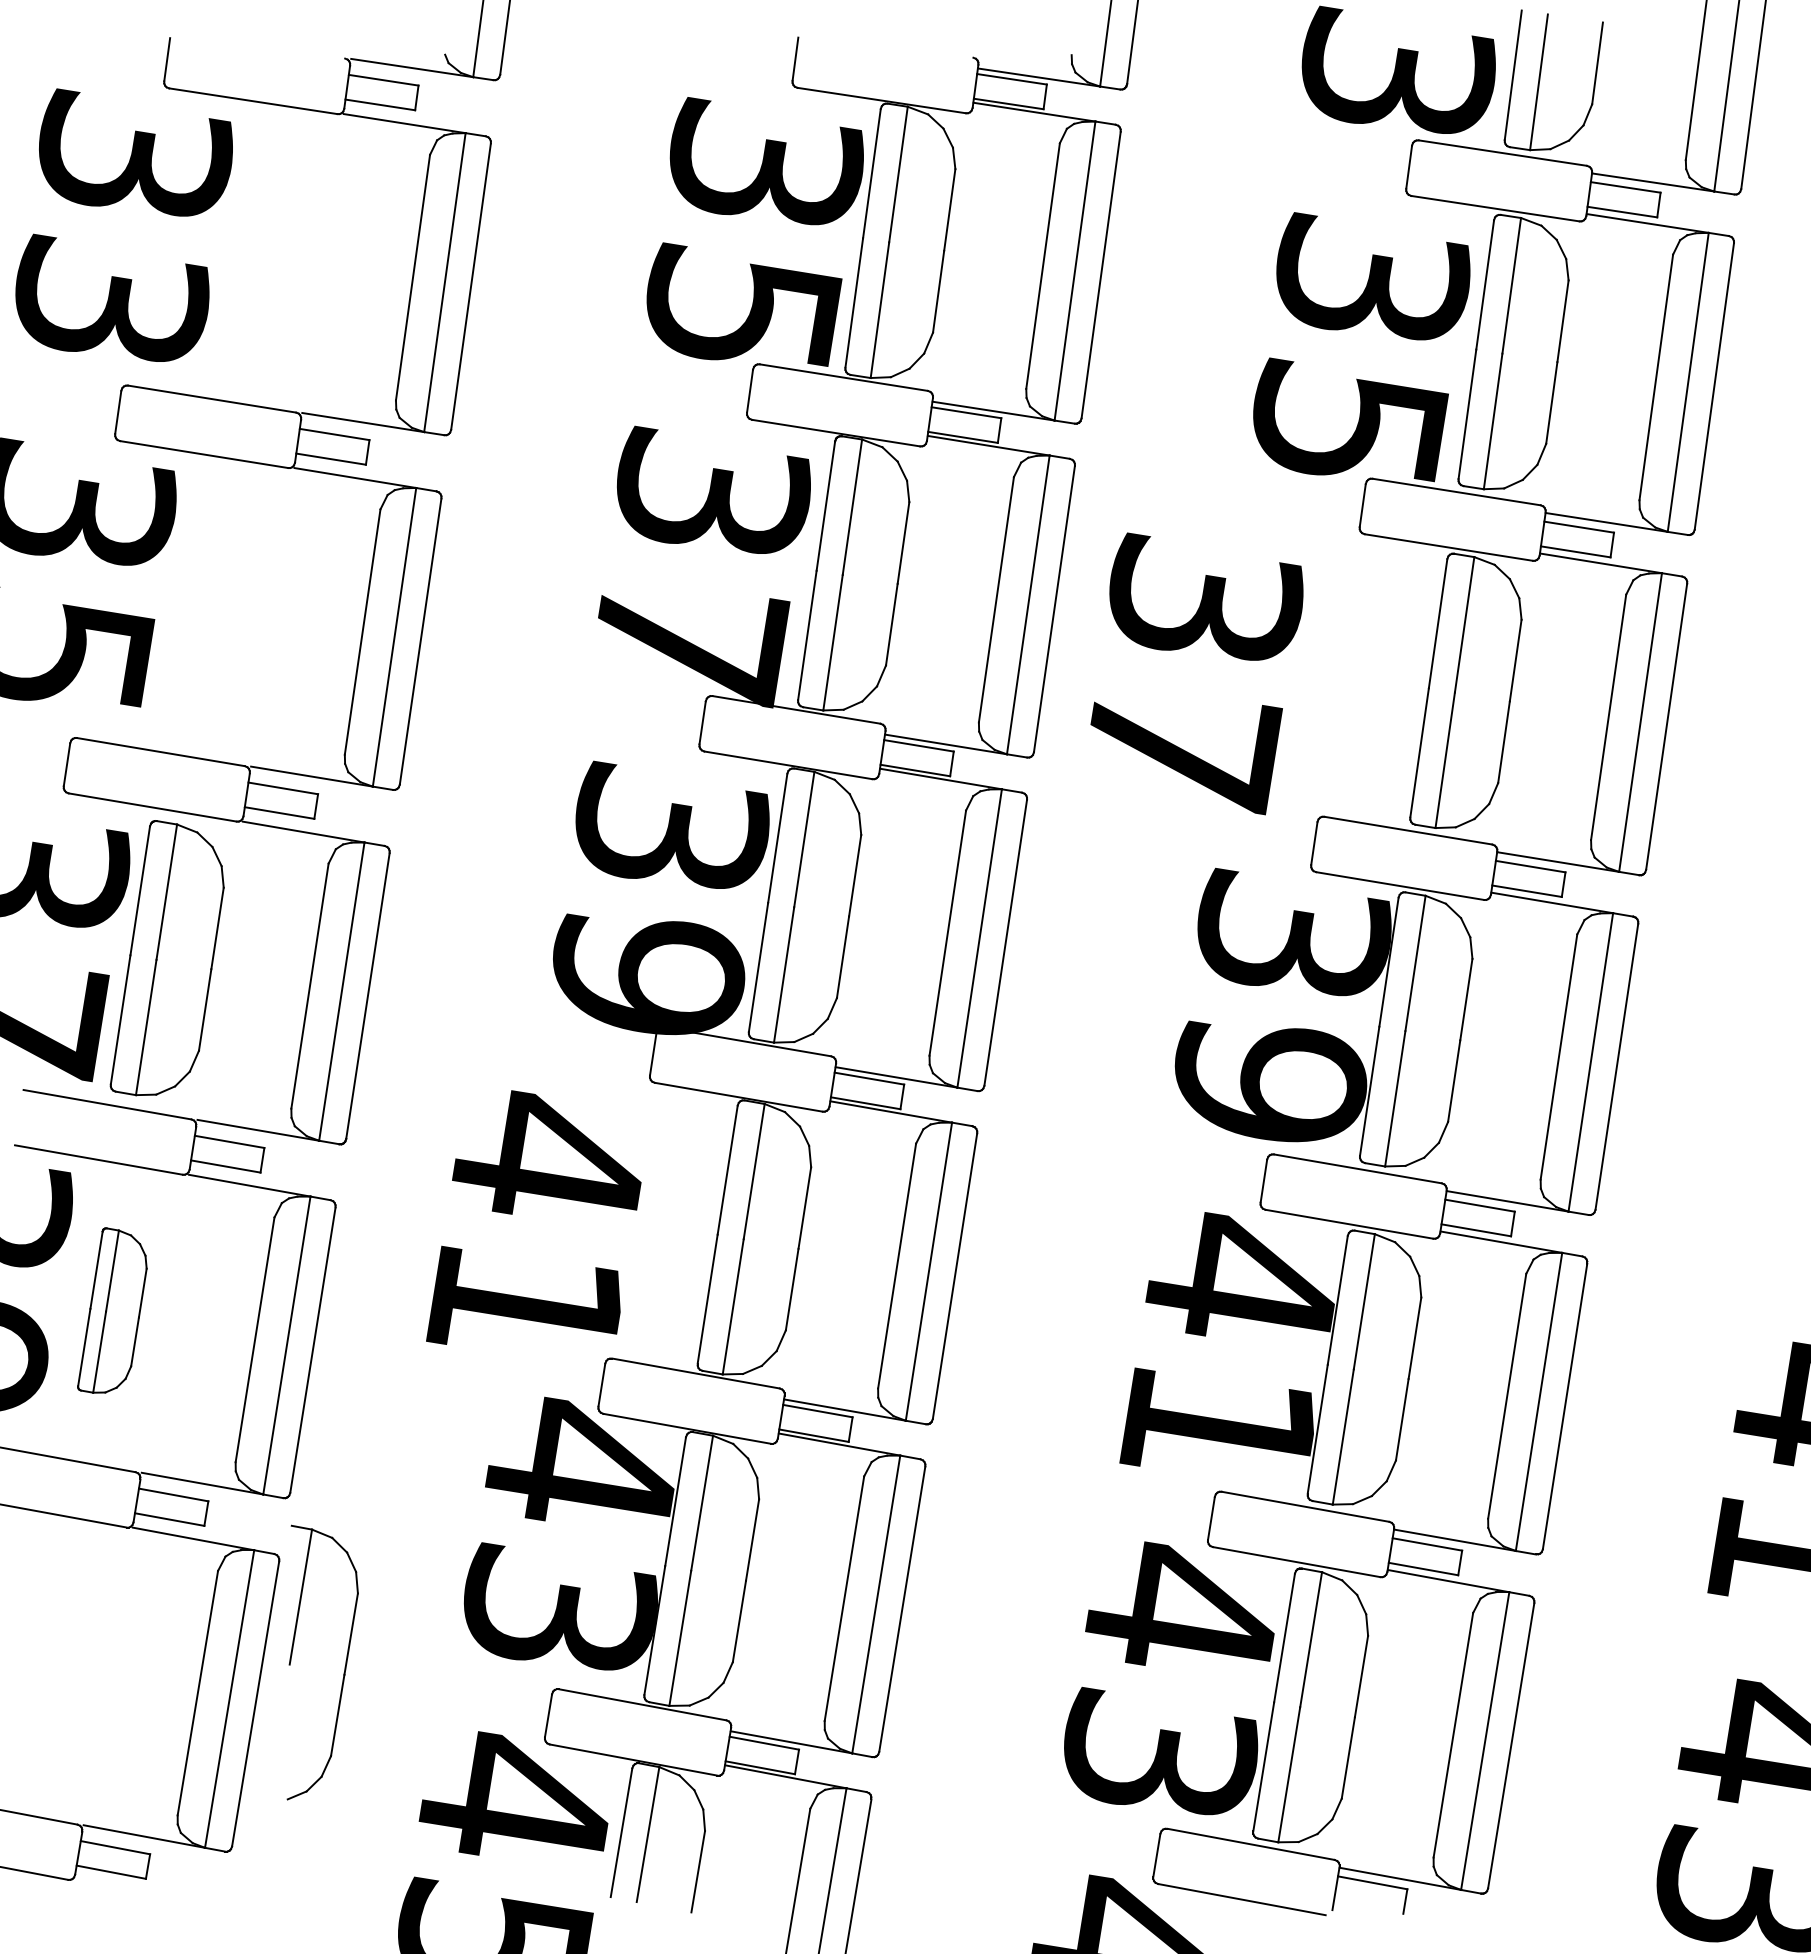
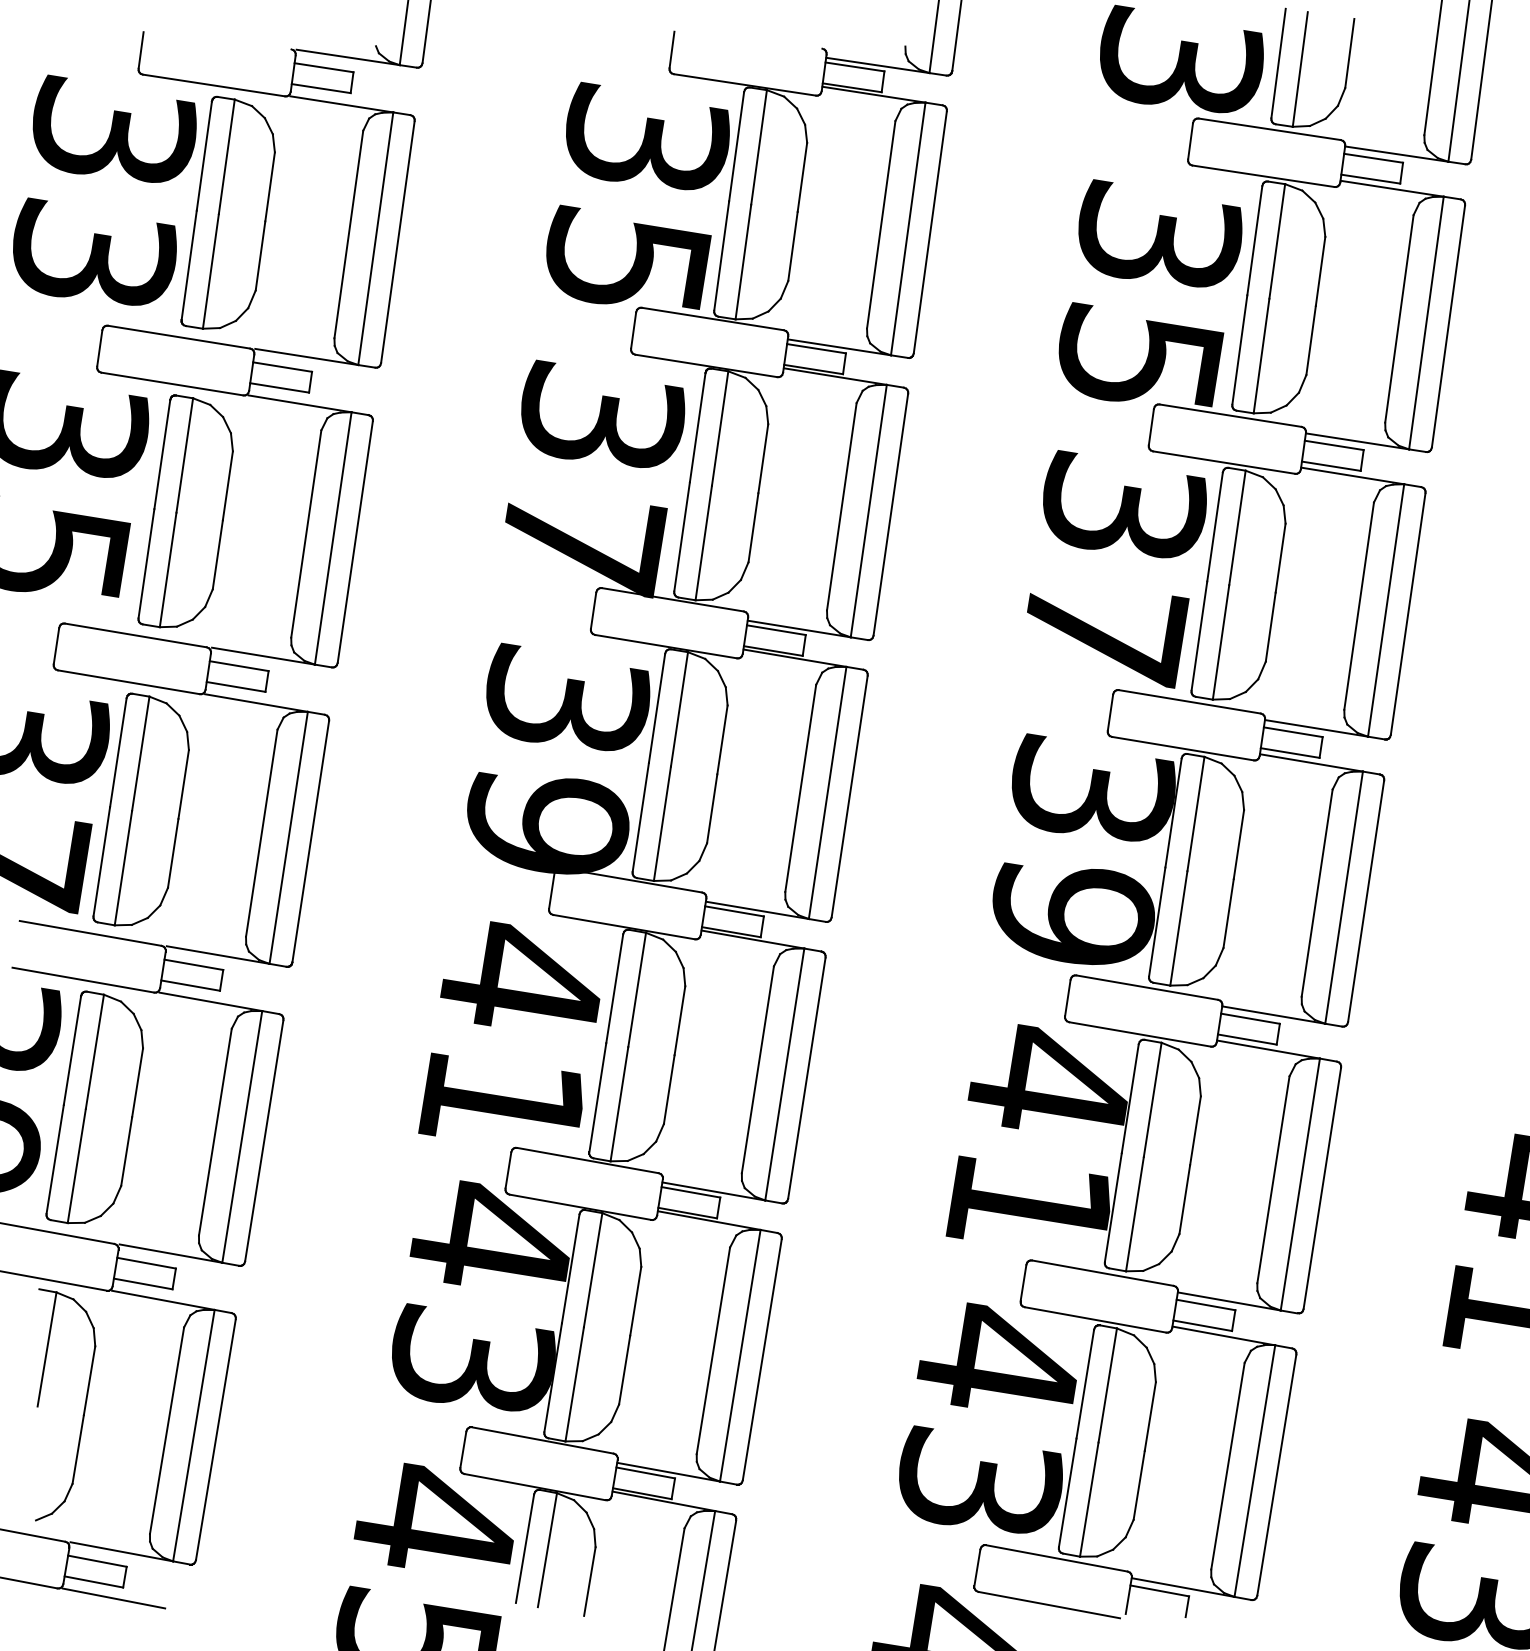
part: (270, 251) -> (228, 212), added
part: (219, 605) -> (185, 511), added
text: (1196, 673) -> (1116, 569), moved
text: (533, 1217) -> (508, 1028), moved
part: (112, 1310) -> (94, 1107), size x1.67
part: (344, 1666) -> (83, 1408), moved
line: (134, 1891) -> (113, 1598), added

